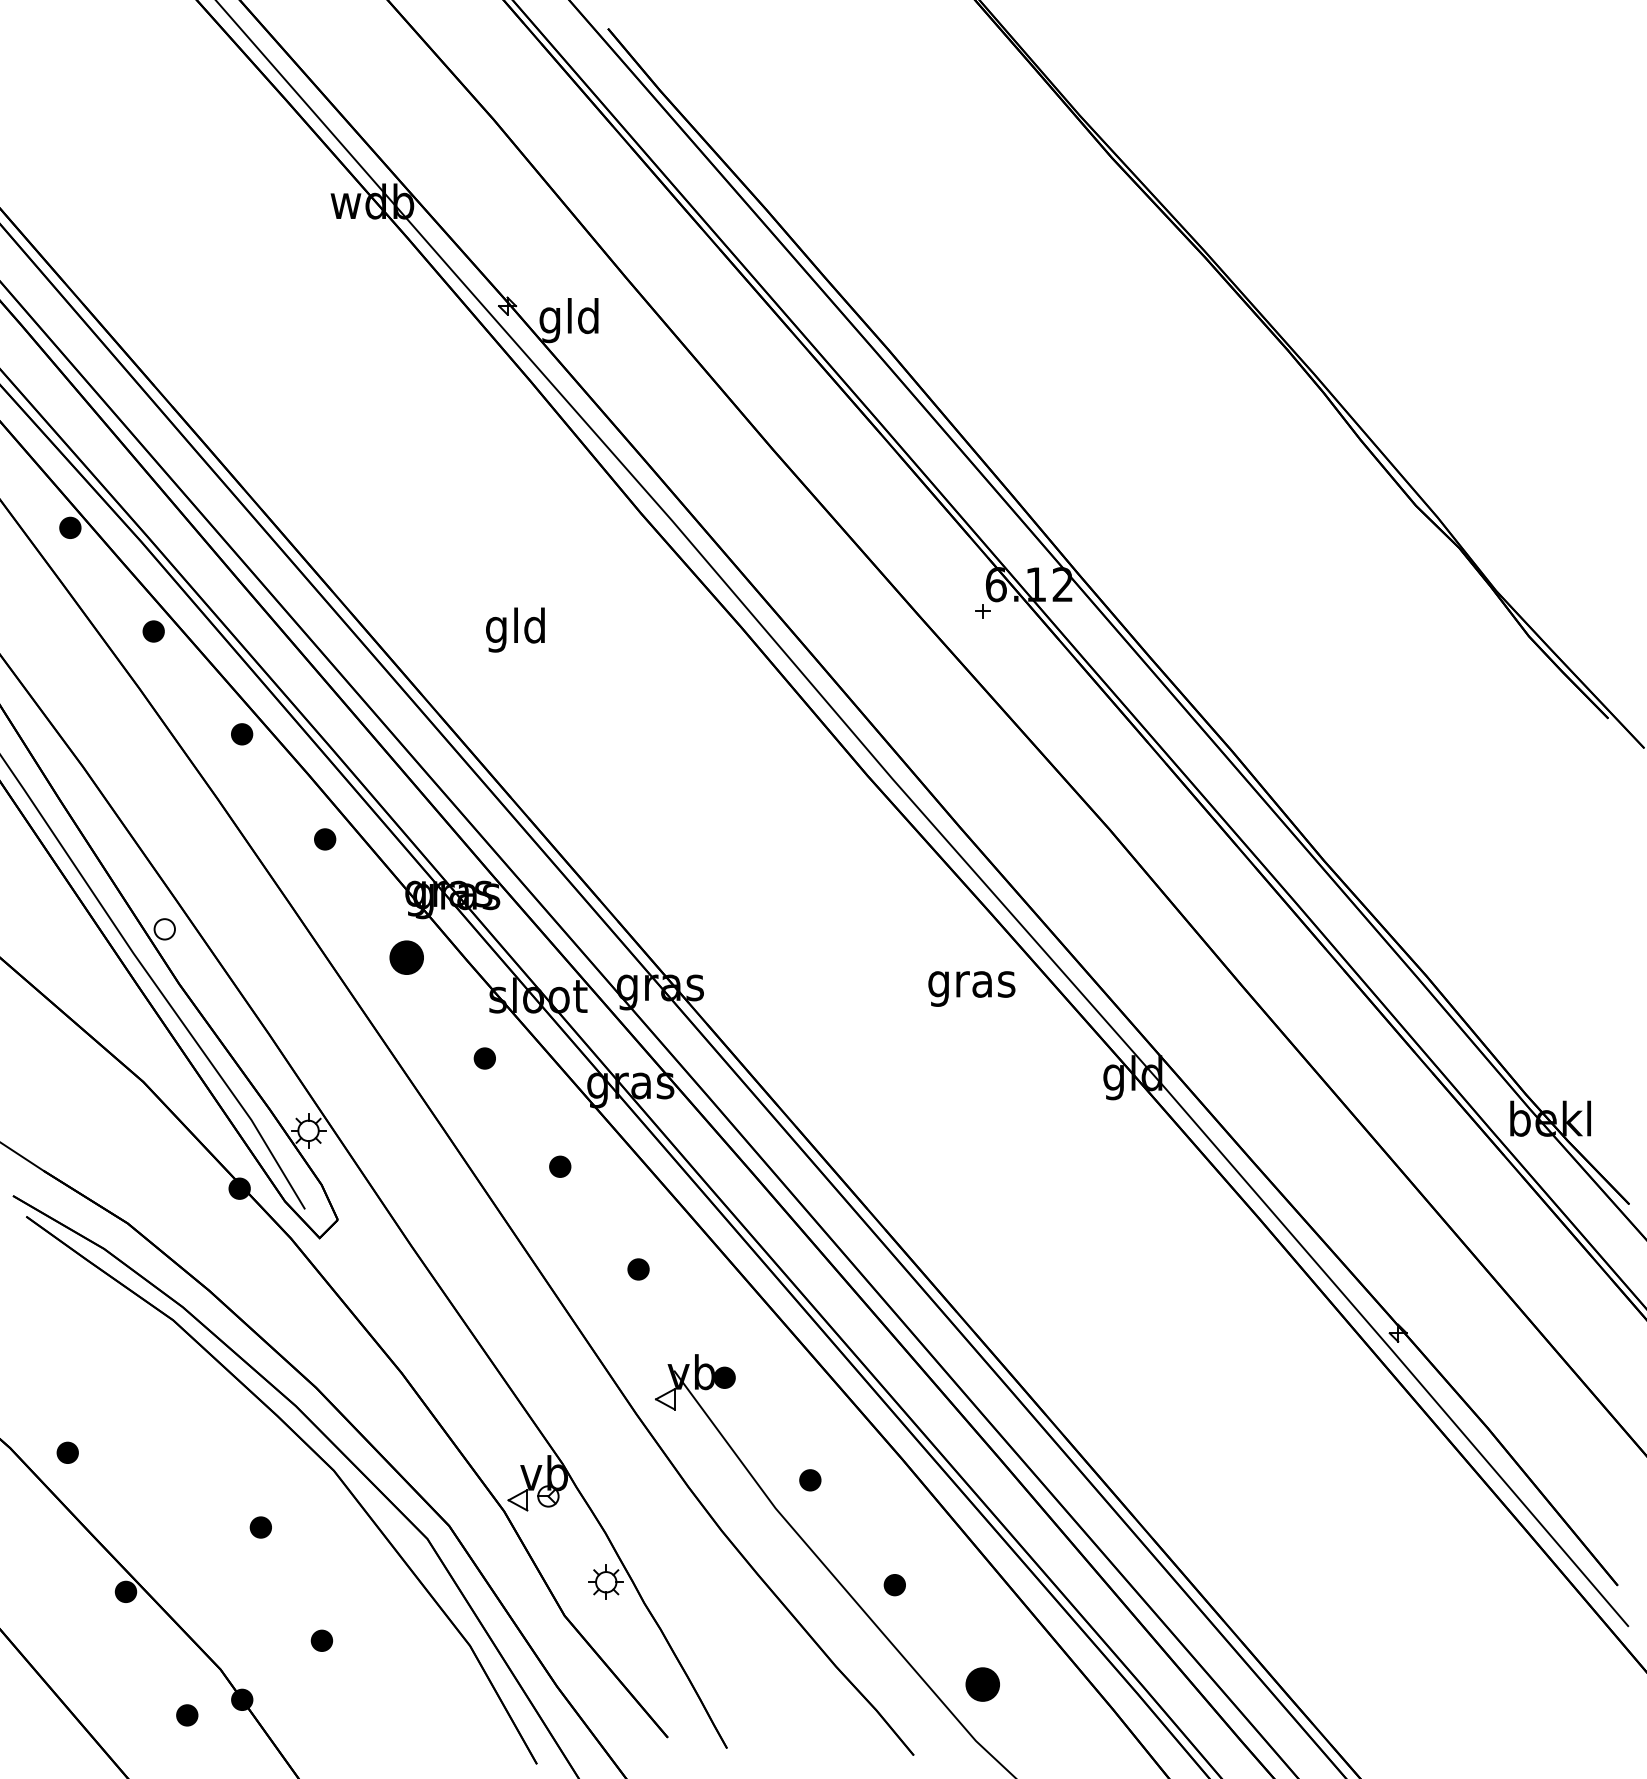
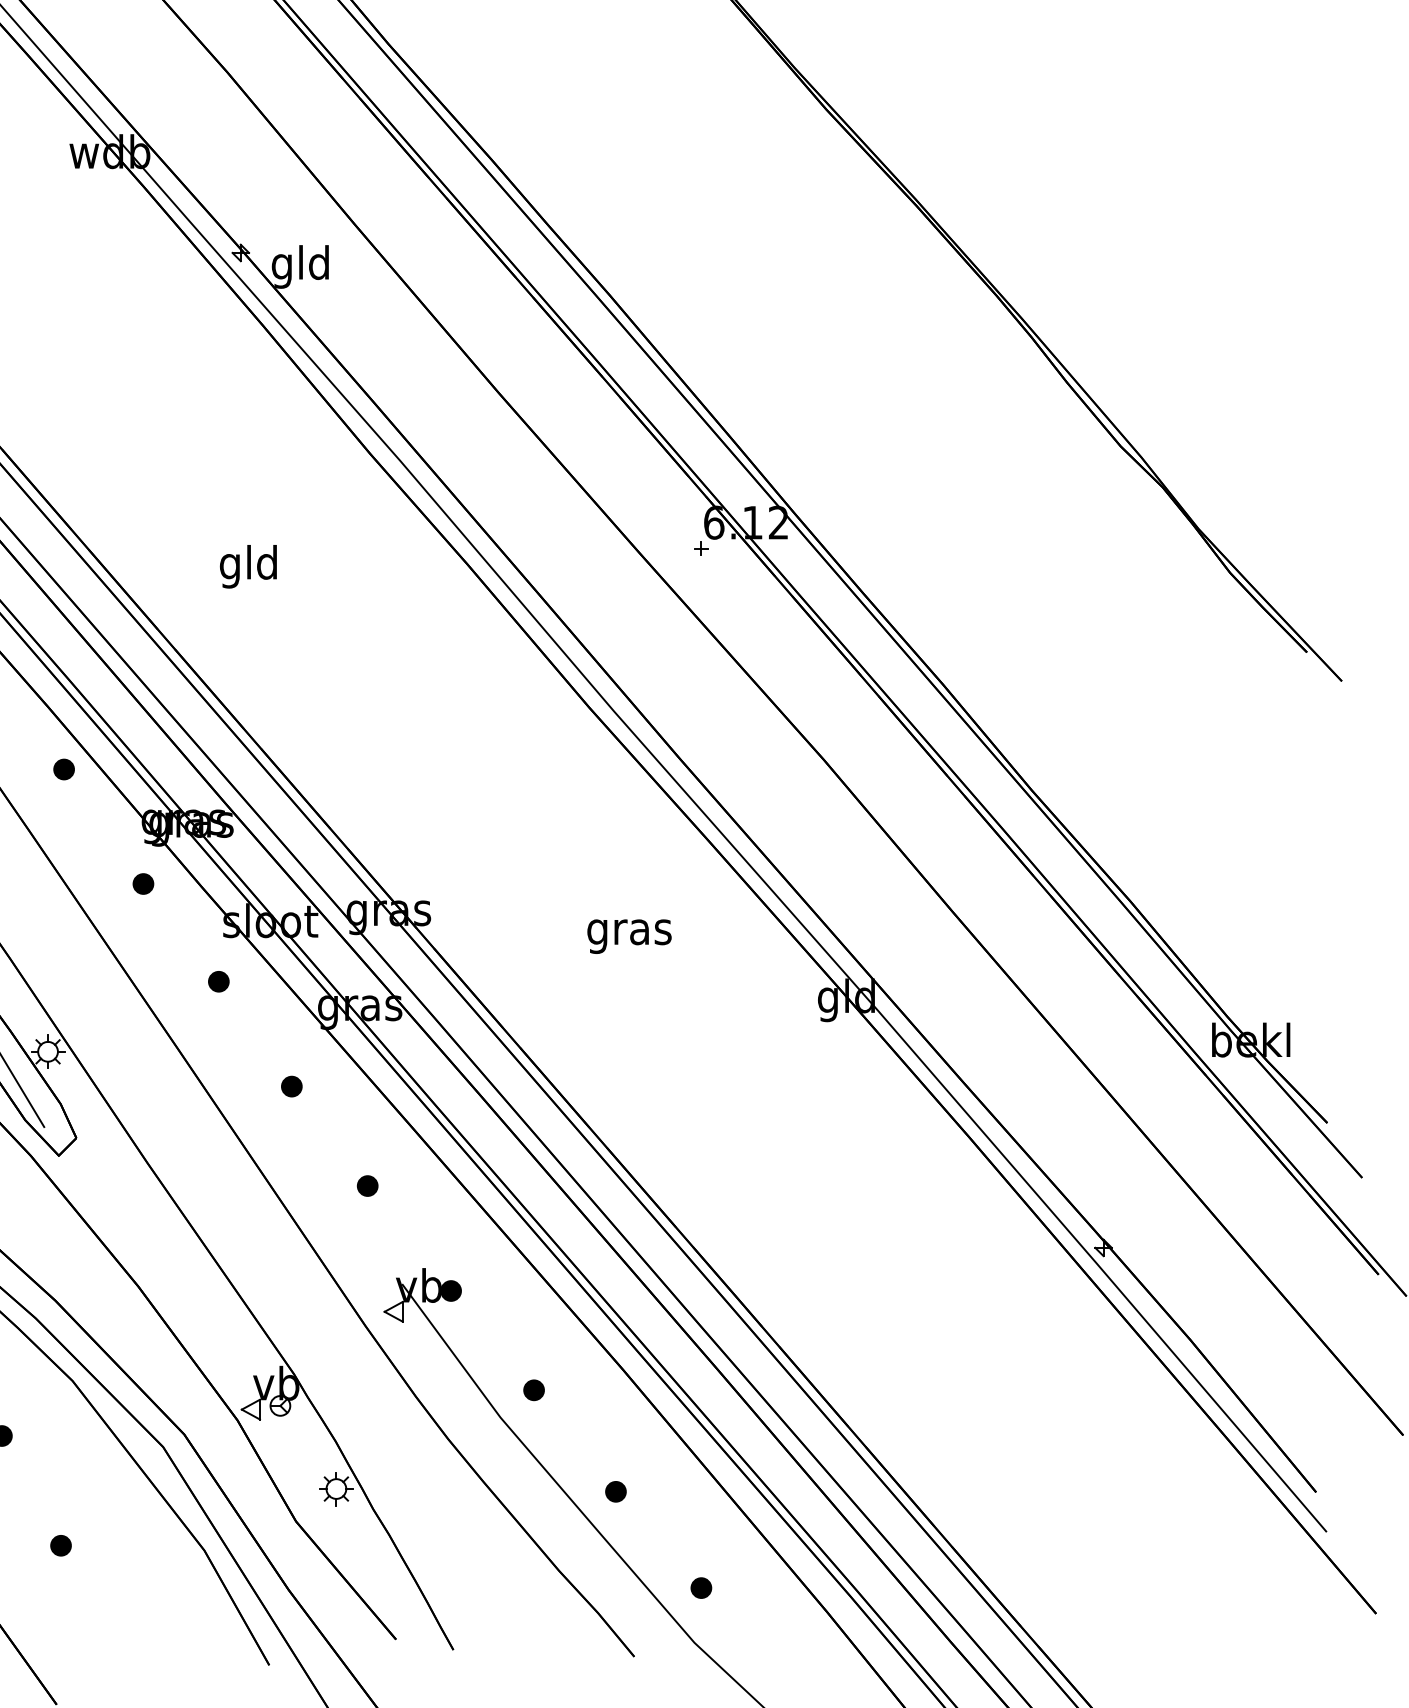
part: (407, 957) -> (143, 883), size x0.62
text: (971, 988) -> (629, 936), moved
part: (983, 1684) -> (701, 1588), size x0.62

